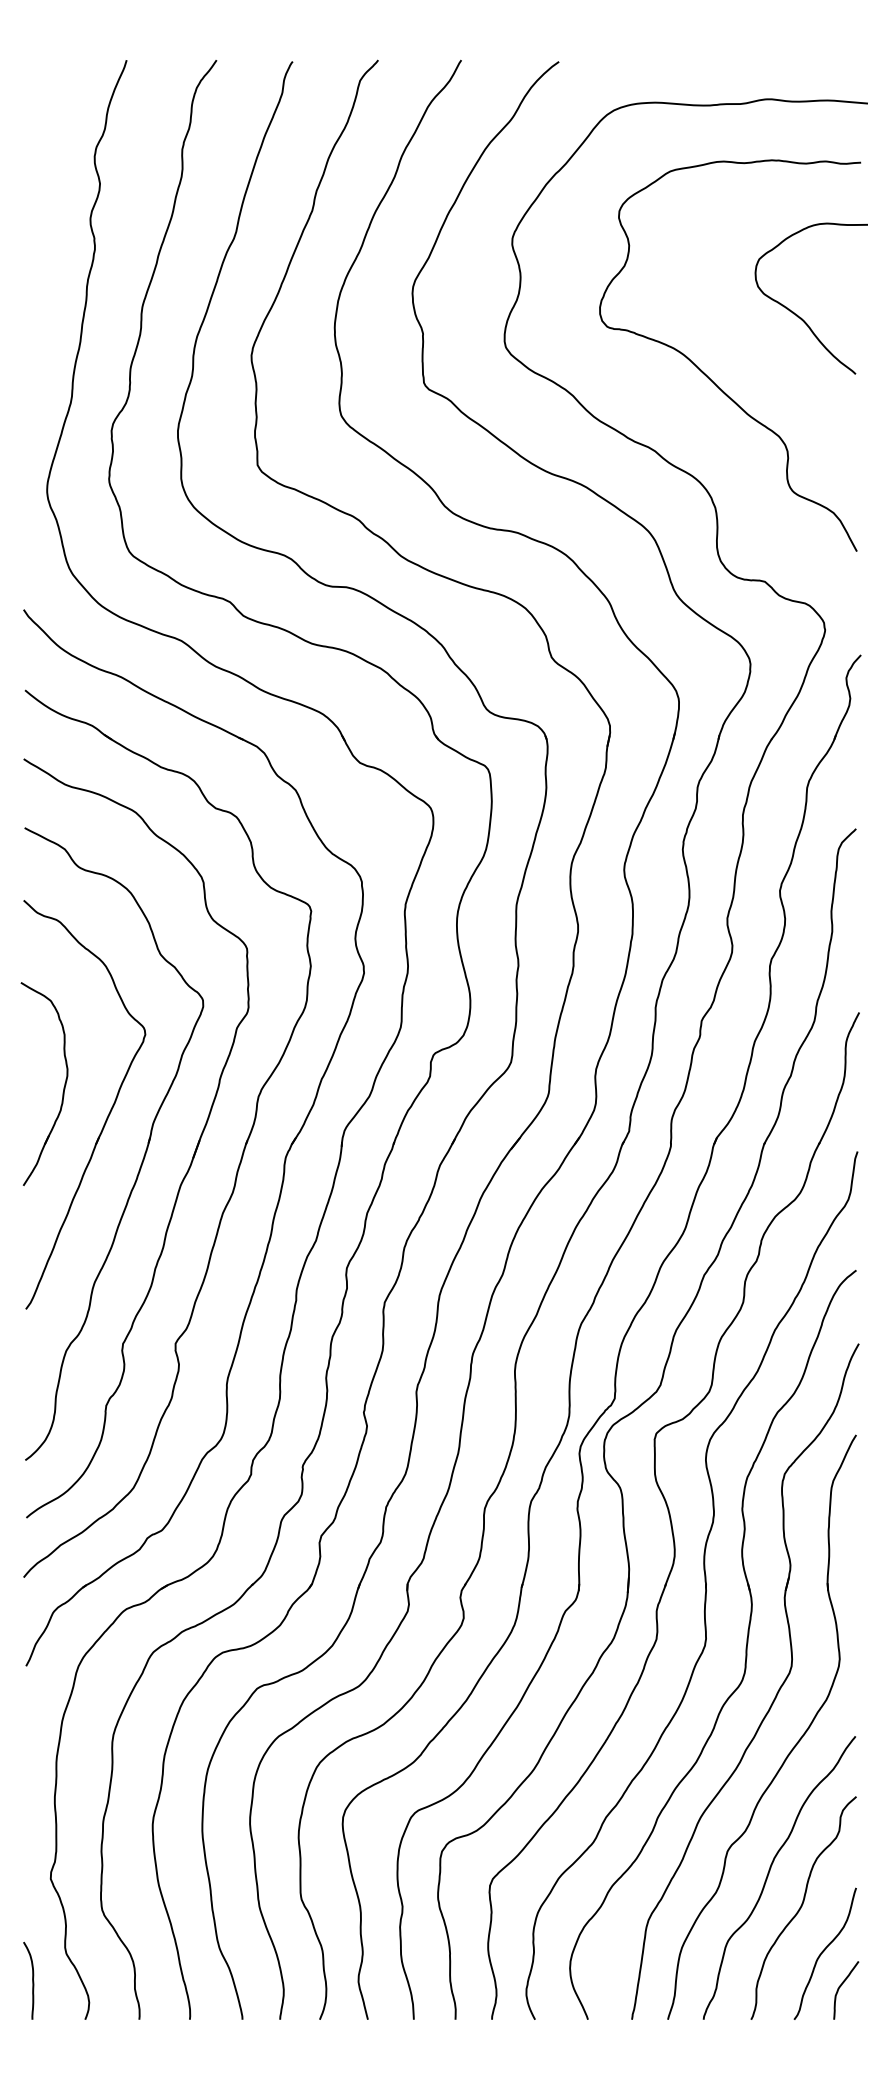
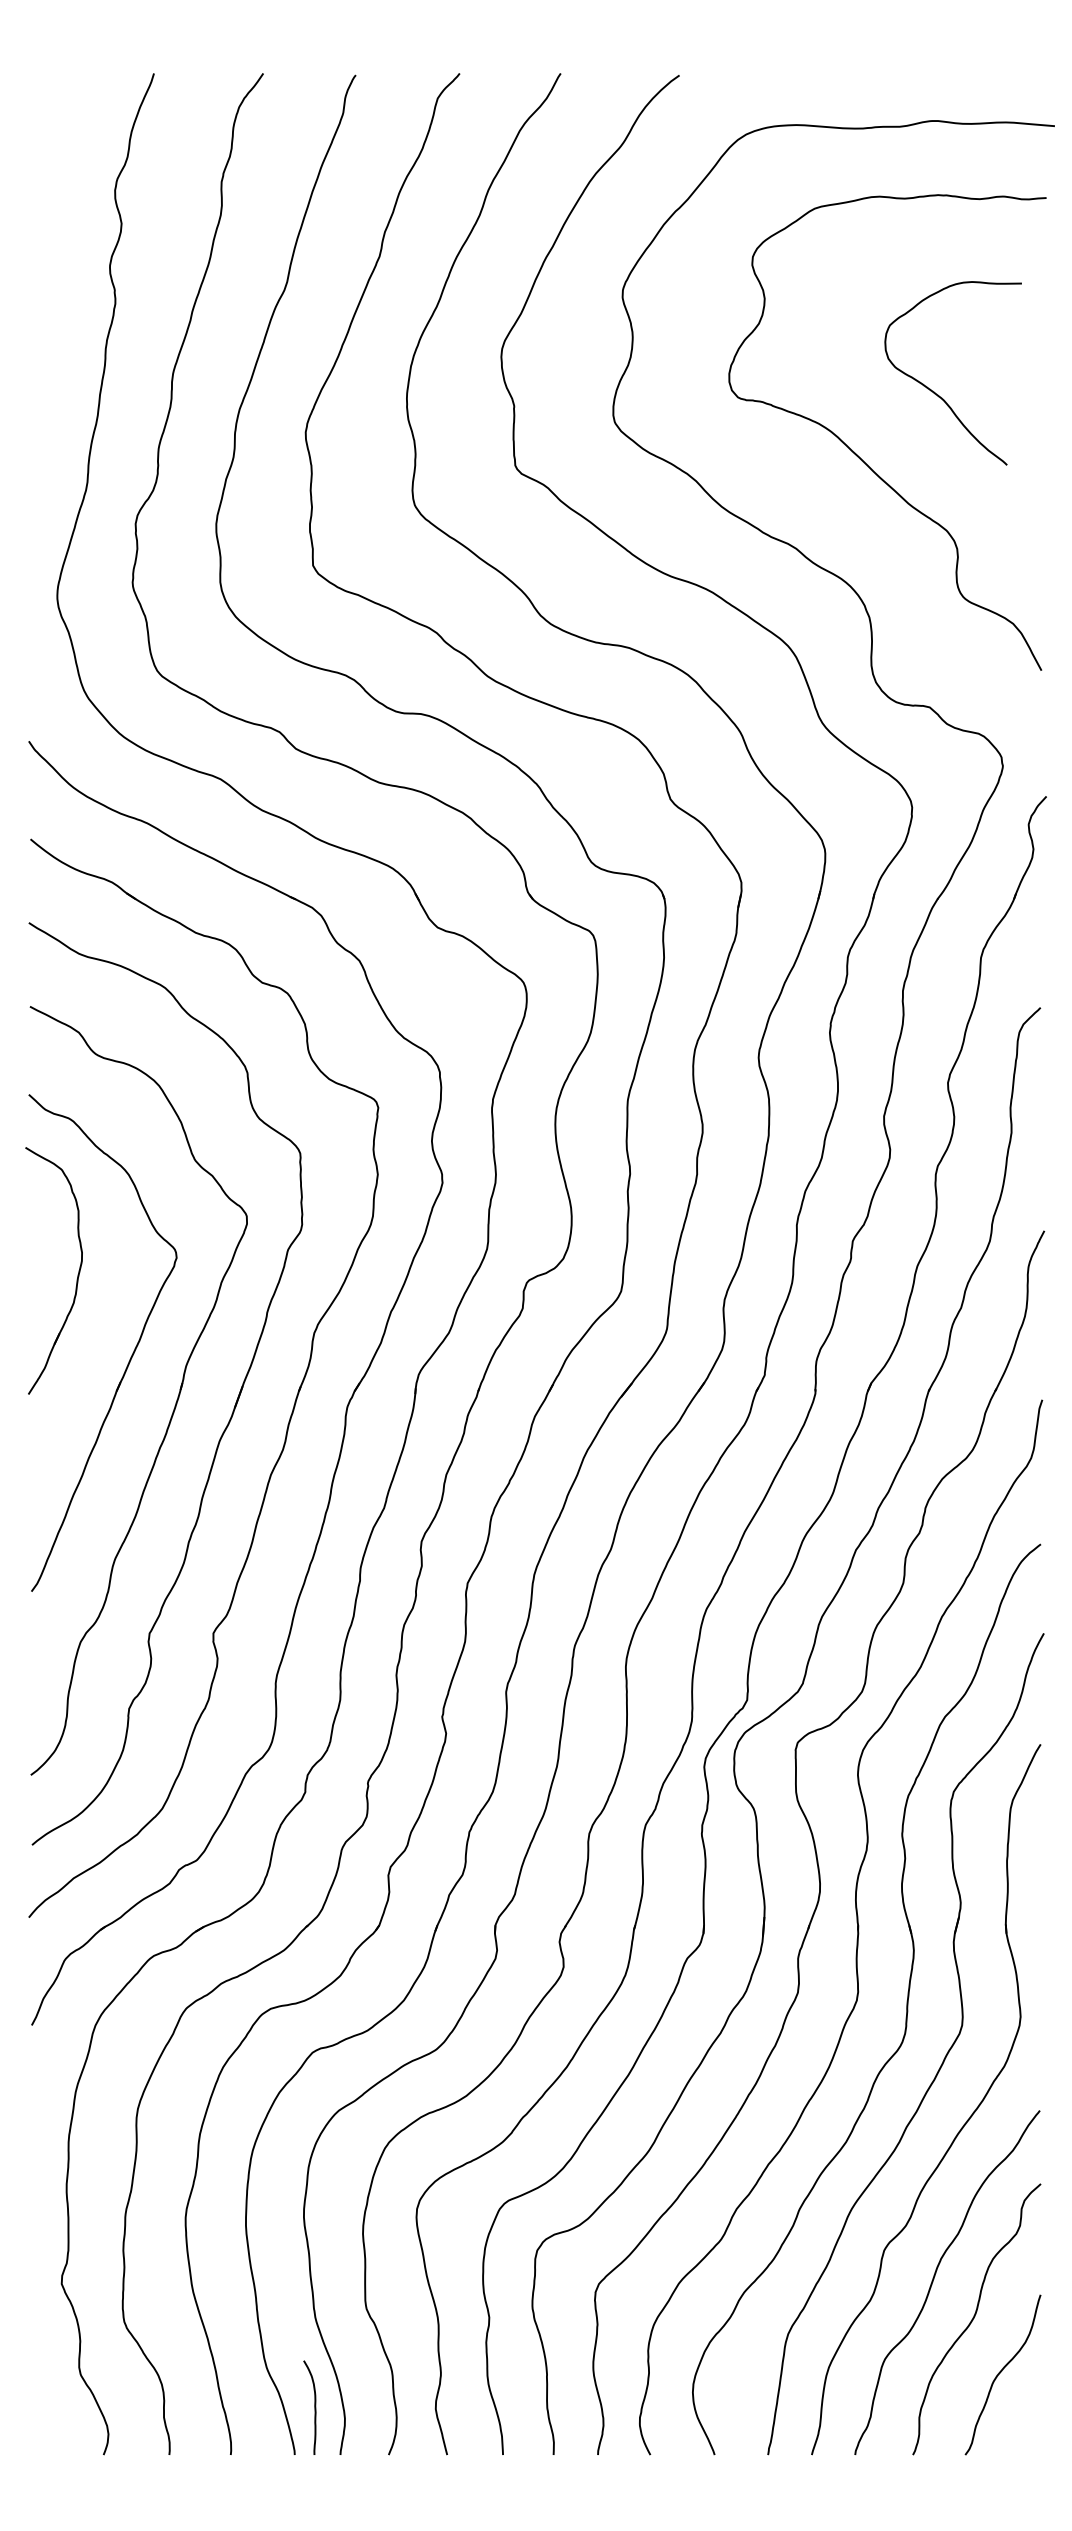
curve: (799, 316) -> (938, 394), moved
part: (63, 1087) -> (77, 1274), moved
curve: (32, 1980) -> (314, 2407), moved
curve: (842, 1985) -> (1023, 2413), removed

